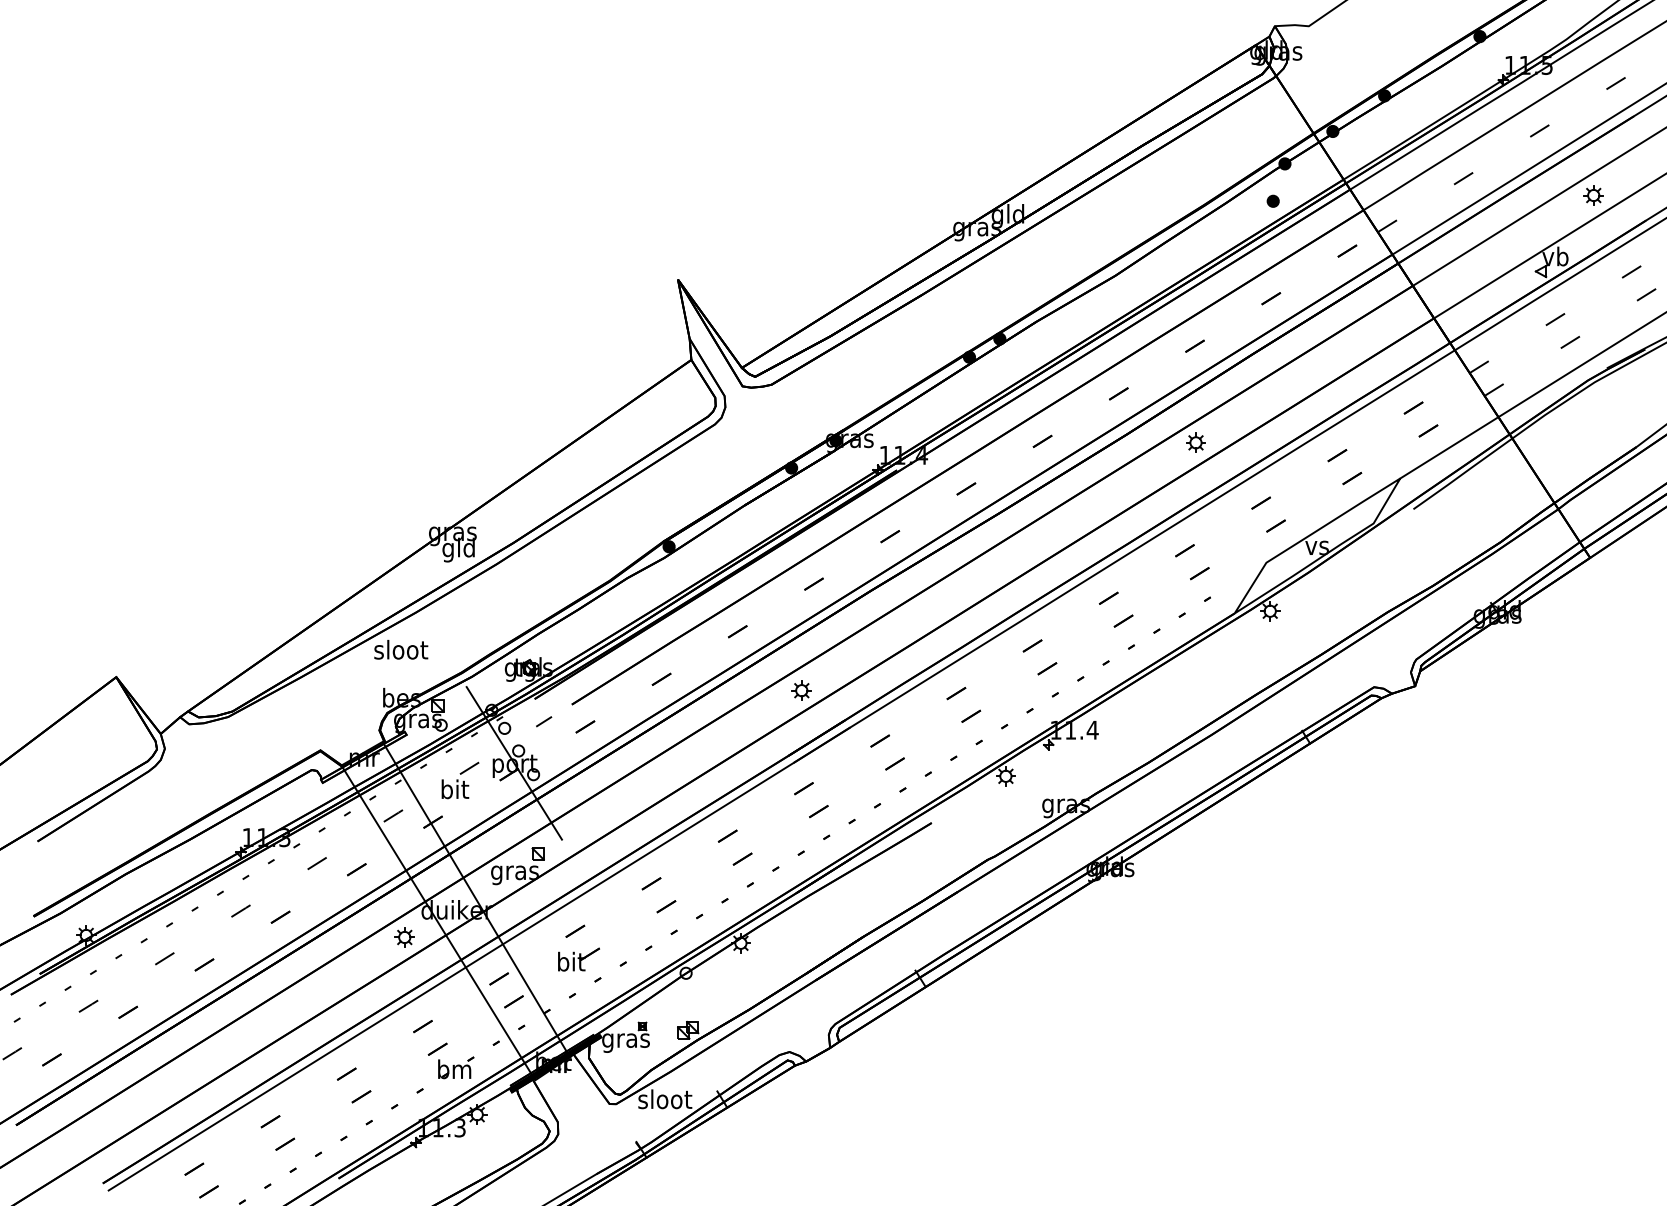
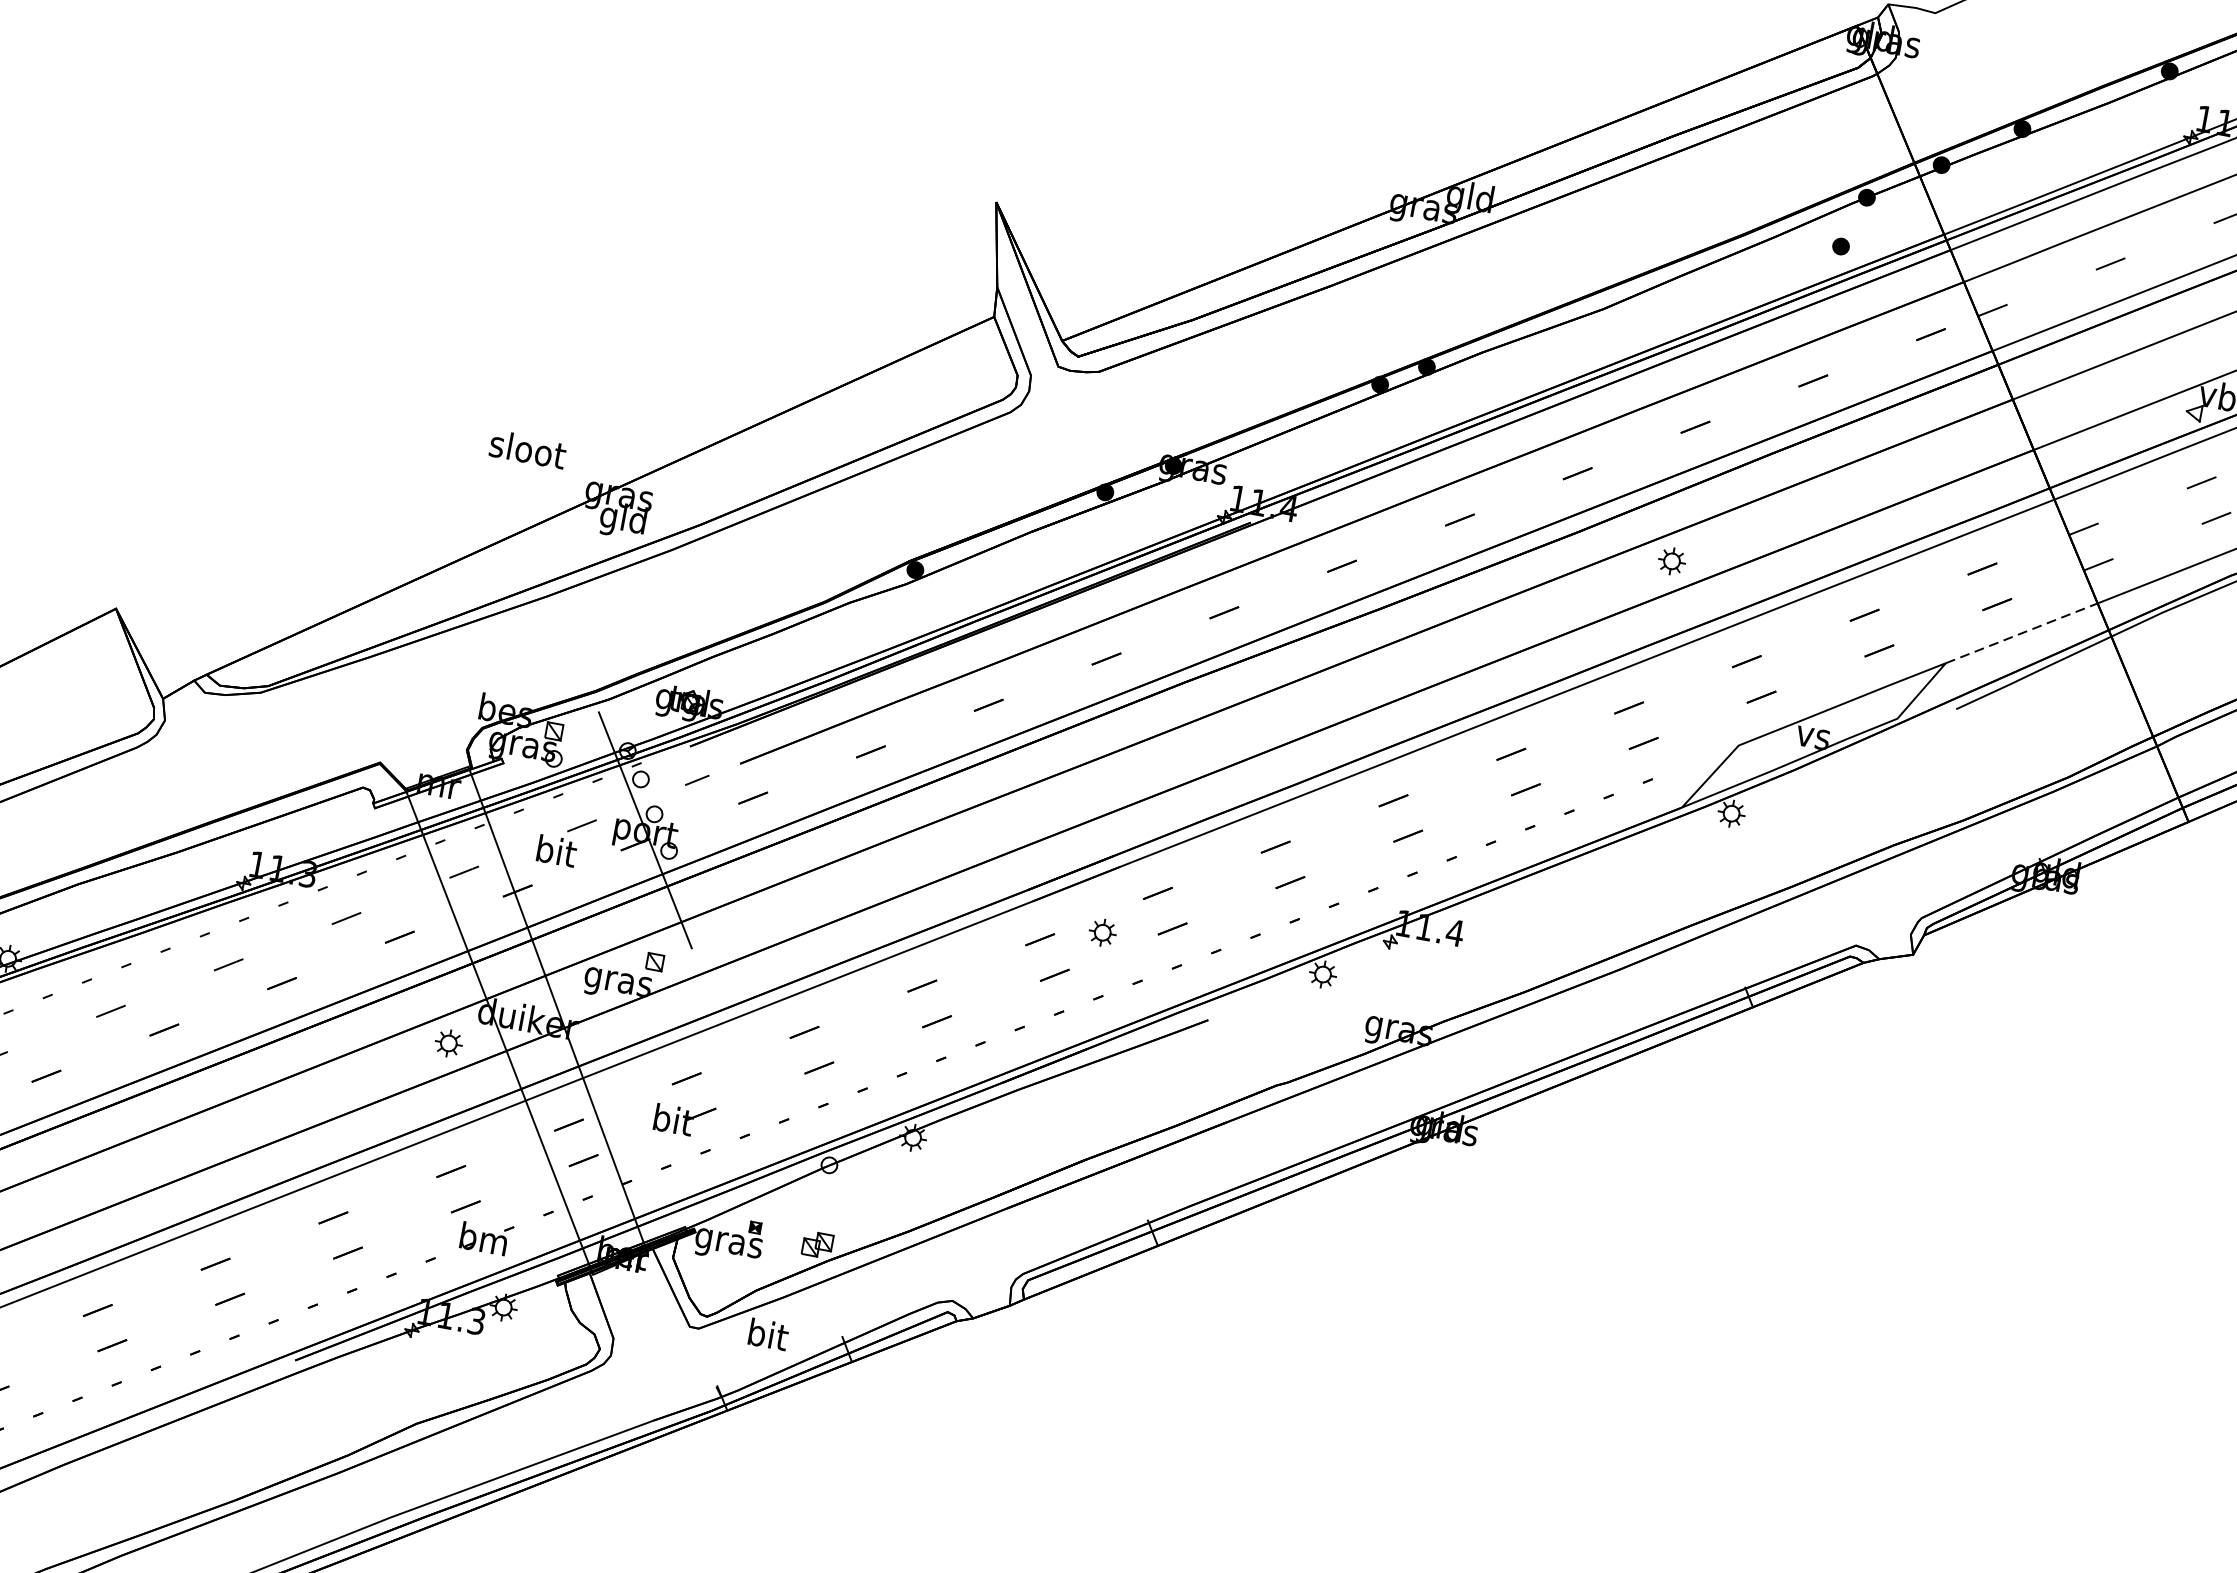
line: (1449, 447) -> (2022, 632), solid -> dashed
text: (401, 649) -> (528, 449), moved
part: (801, 690) -> (1102, 932), moved
text: (665, 1099) -> (768, 1334), sloot -> bit

